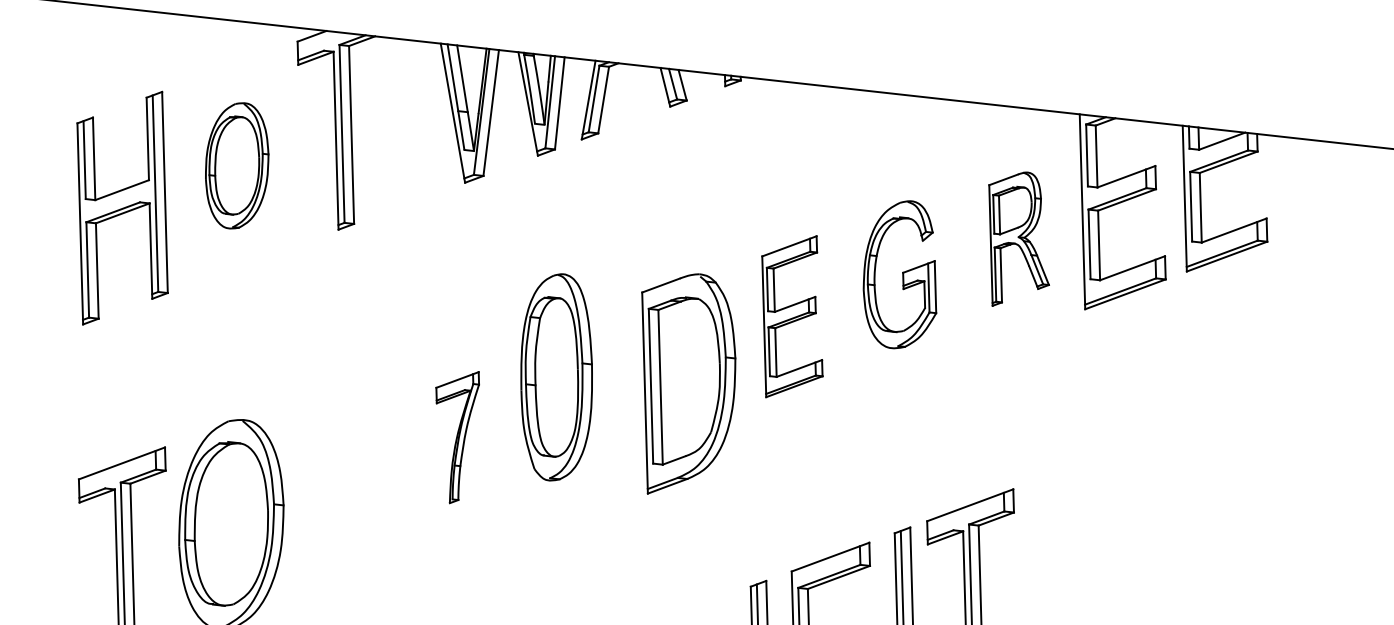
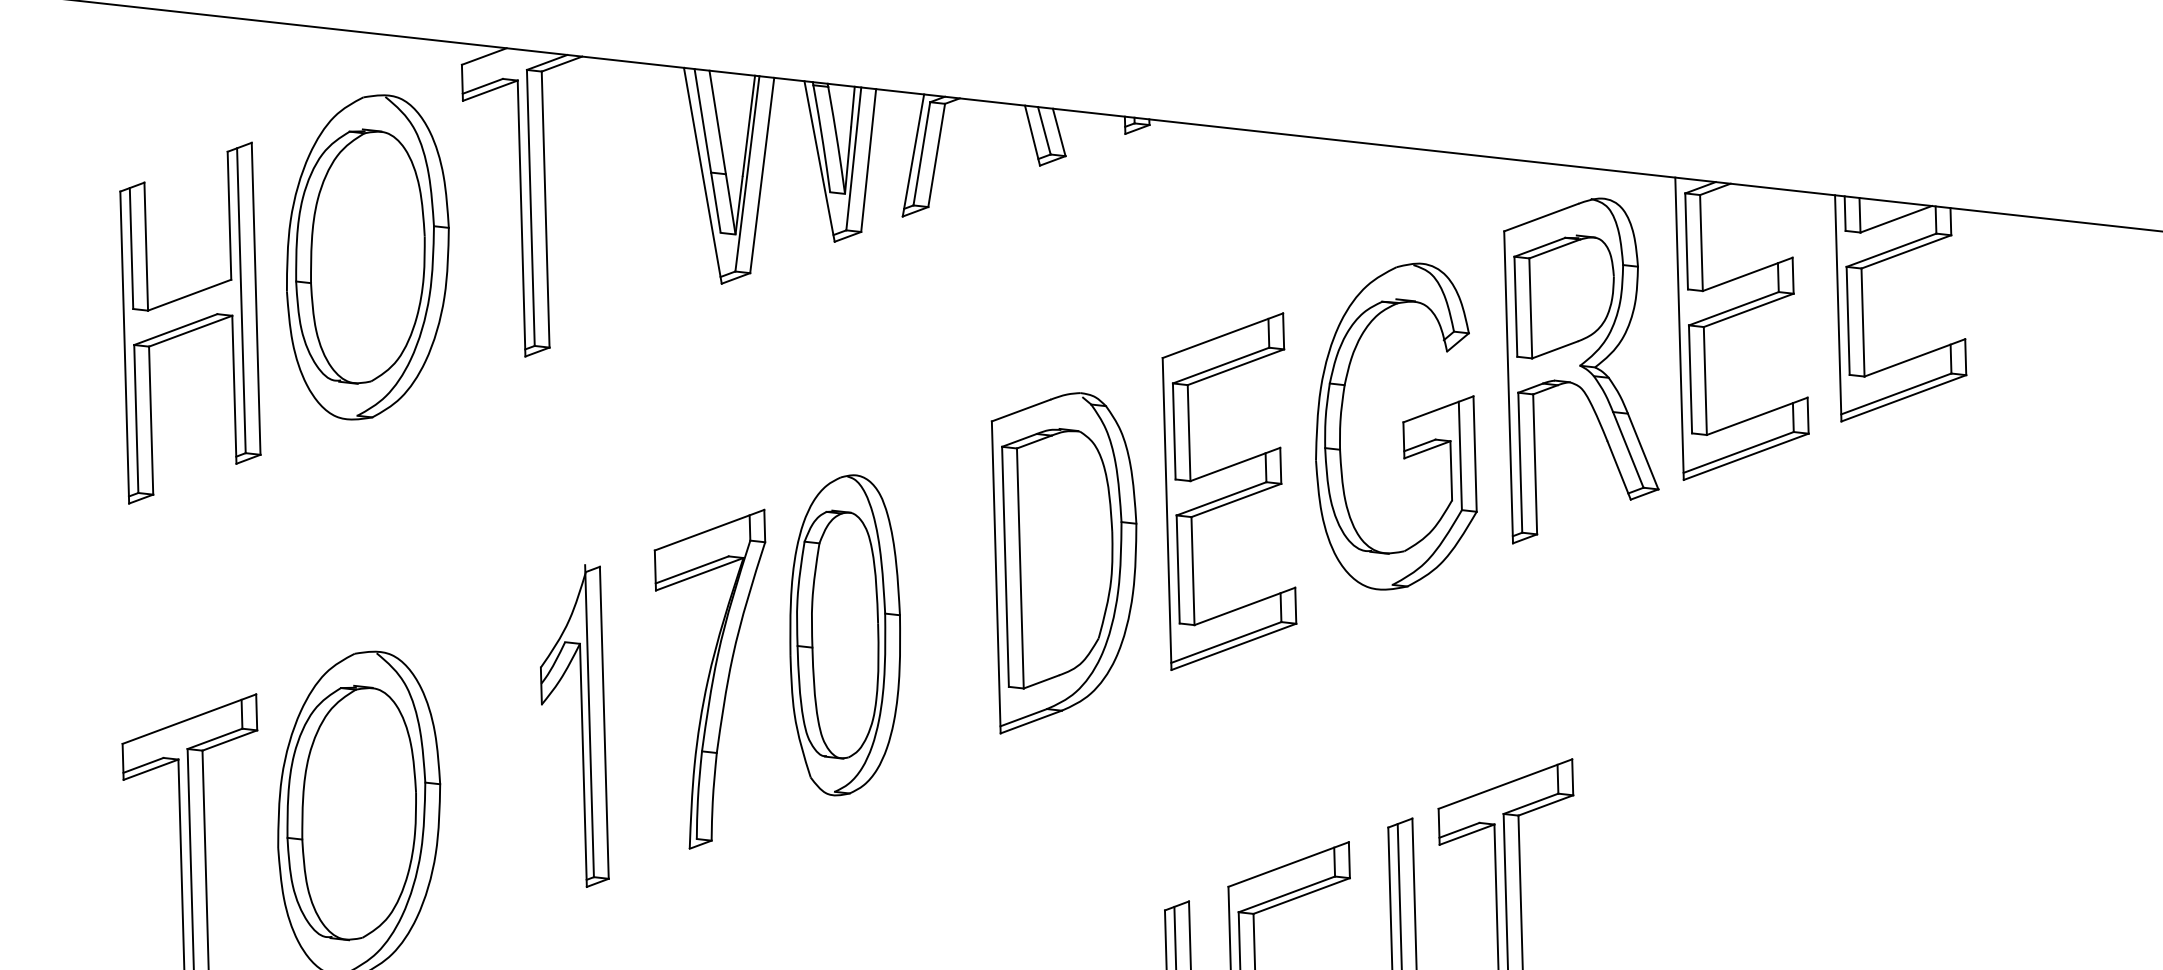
part: (237, 165) -> (368, 256), size x1.67
part: (1018, 239) -> (1580, 371), size x1.67
part: (899, 274) -> (1395, 426), size x1.43
part: (792, 316) -> (1229, 491), size x1.43
part: (556, 377) -> (844, 635), moved
part: (688, 383) -> (1063, 562), moved
part: (457, 437) -> (709, 678), size x1.67
part: (370, 467) -> (574, 725), added

